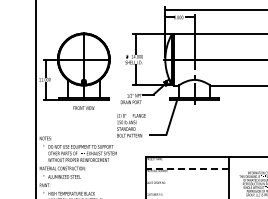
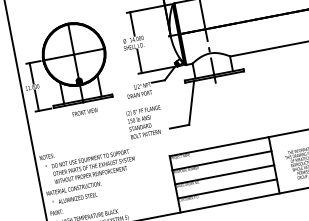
line: (187, 169) -> (222, 161), dashed -> solid
line: (187, 180) -> (224, 174), added
line: (187, 192) -> (227, 188), added

